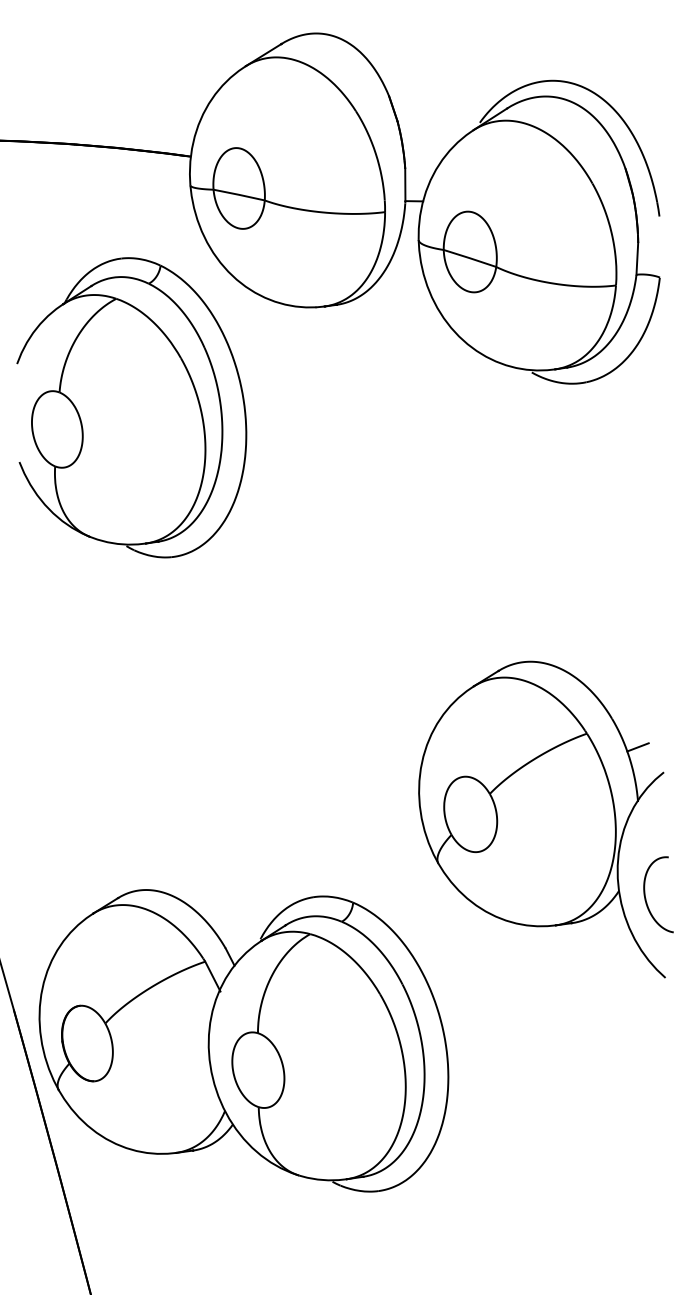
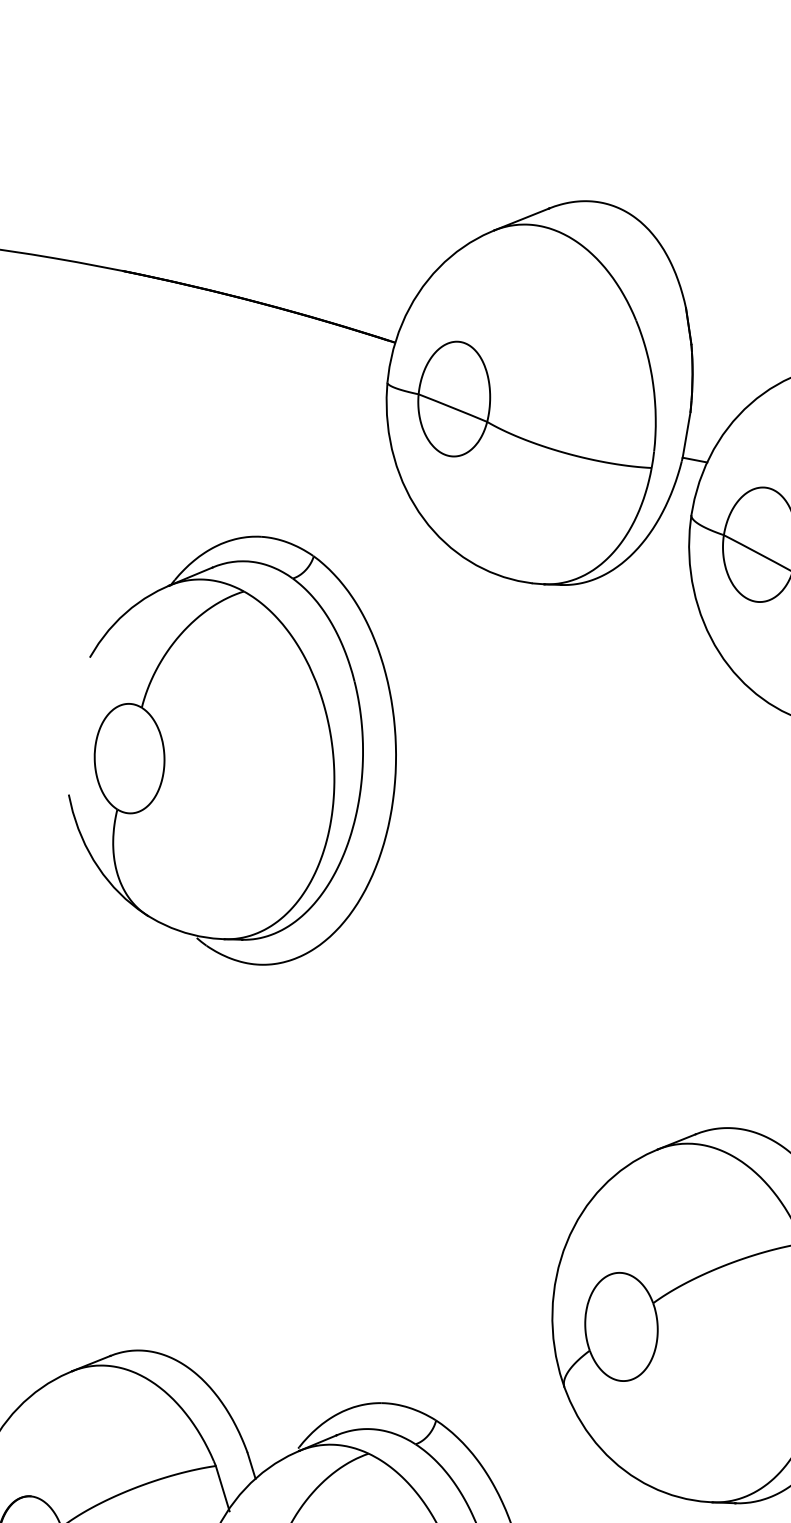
part: (131, 407) -> (238, 746), moved

